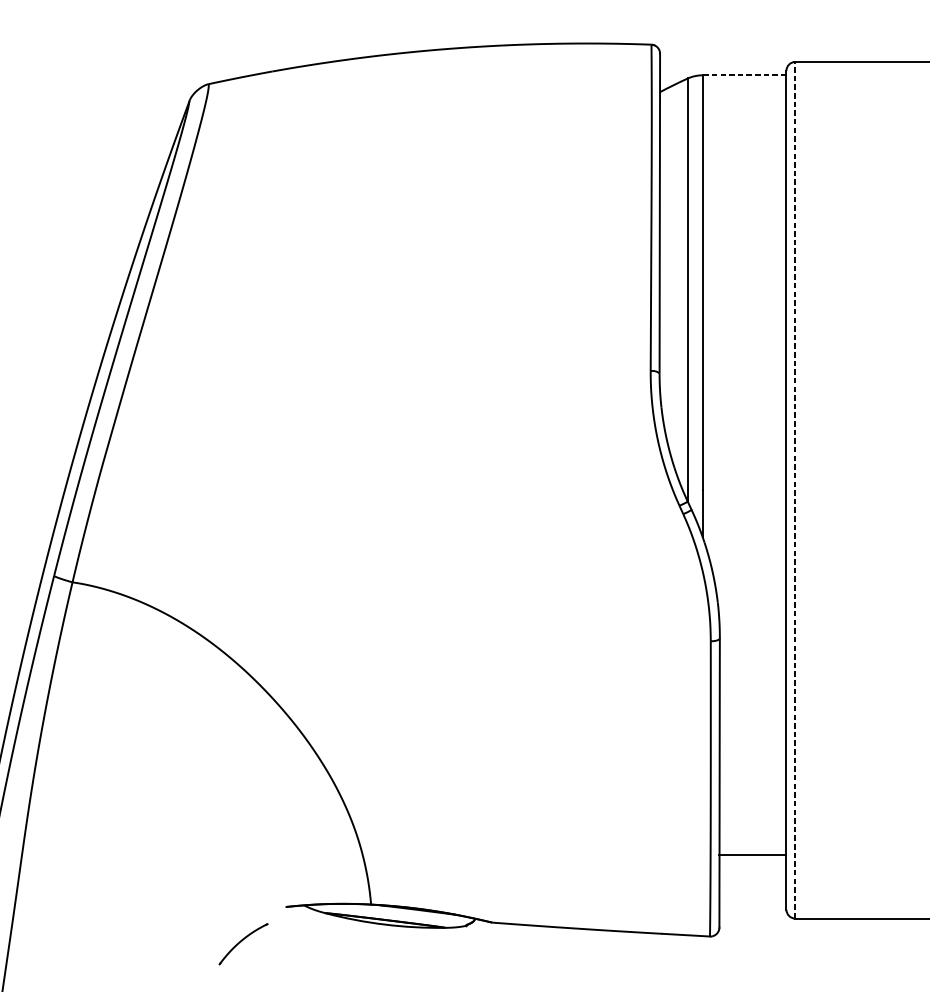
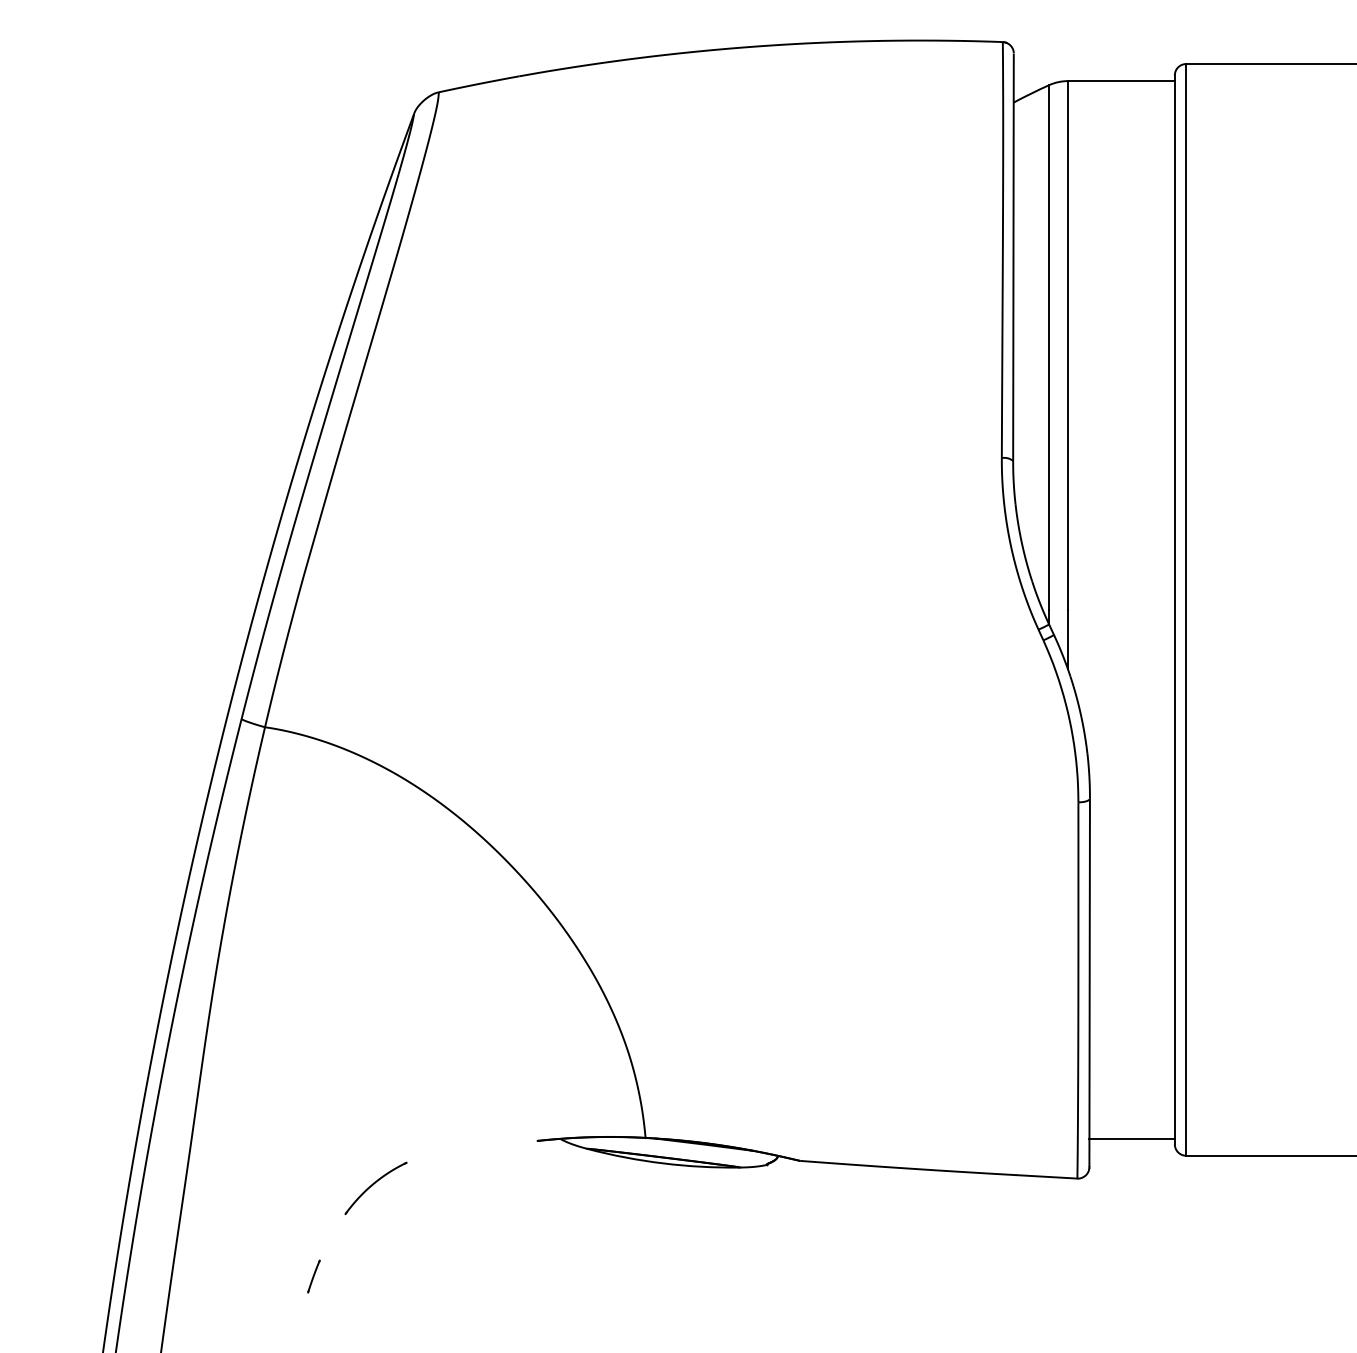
line: (743, 75) -> (1120, 81), dashed -> solid
line: (795, 489) -> (1186, 609), dashed -> solid
line: (752, 854) -> (1131, 1138), moved
part: (243, 944) -> (375, 1188), moved

